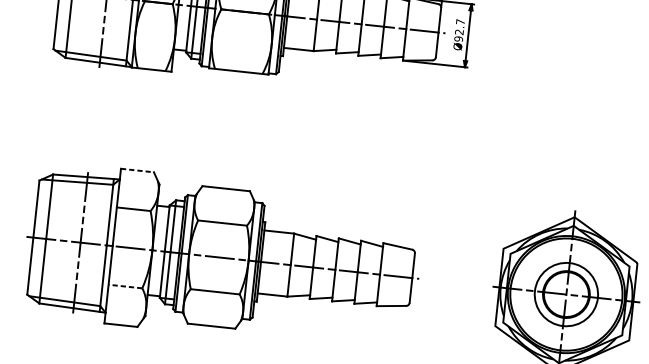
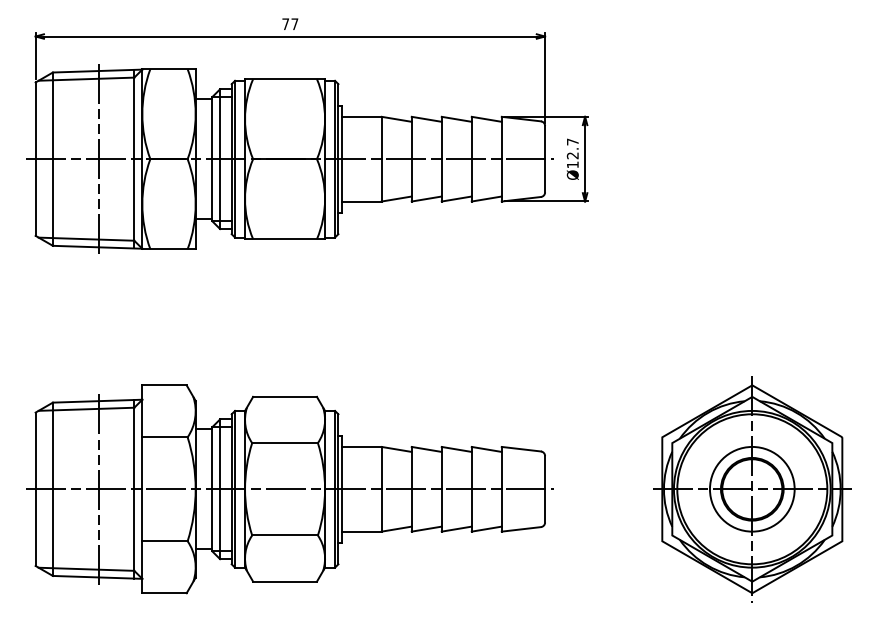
text: (458, 38) -> (572, 164), Ø92.7 -> Ø12.7
line: (138, 170) -> (165, 385), dashed -> solid
line: (125, 286) -> (165, 541), dashed -> solid

